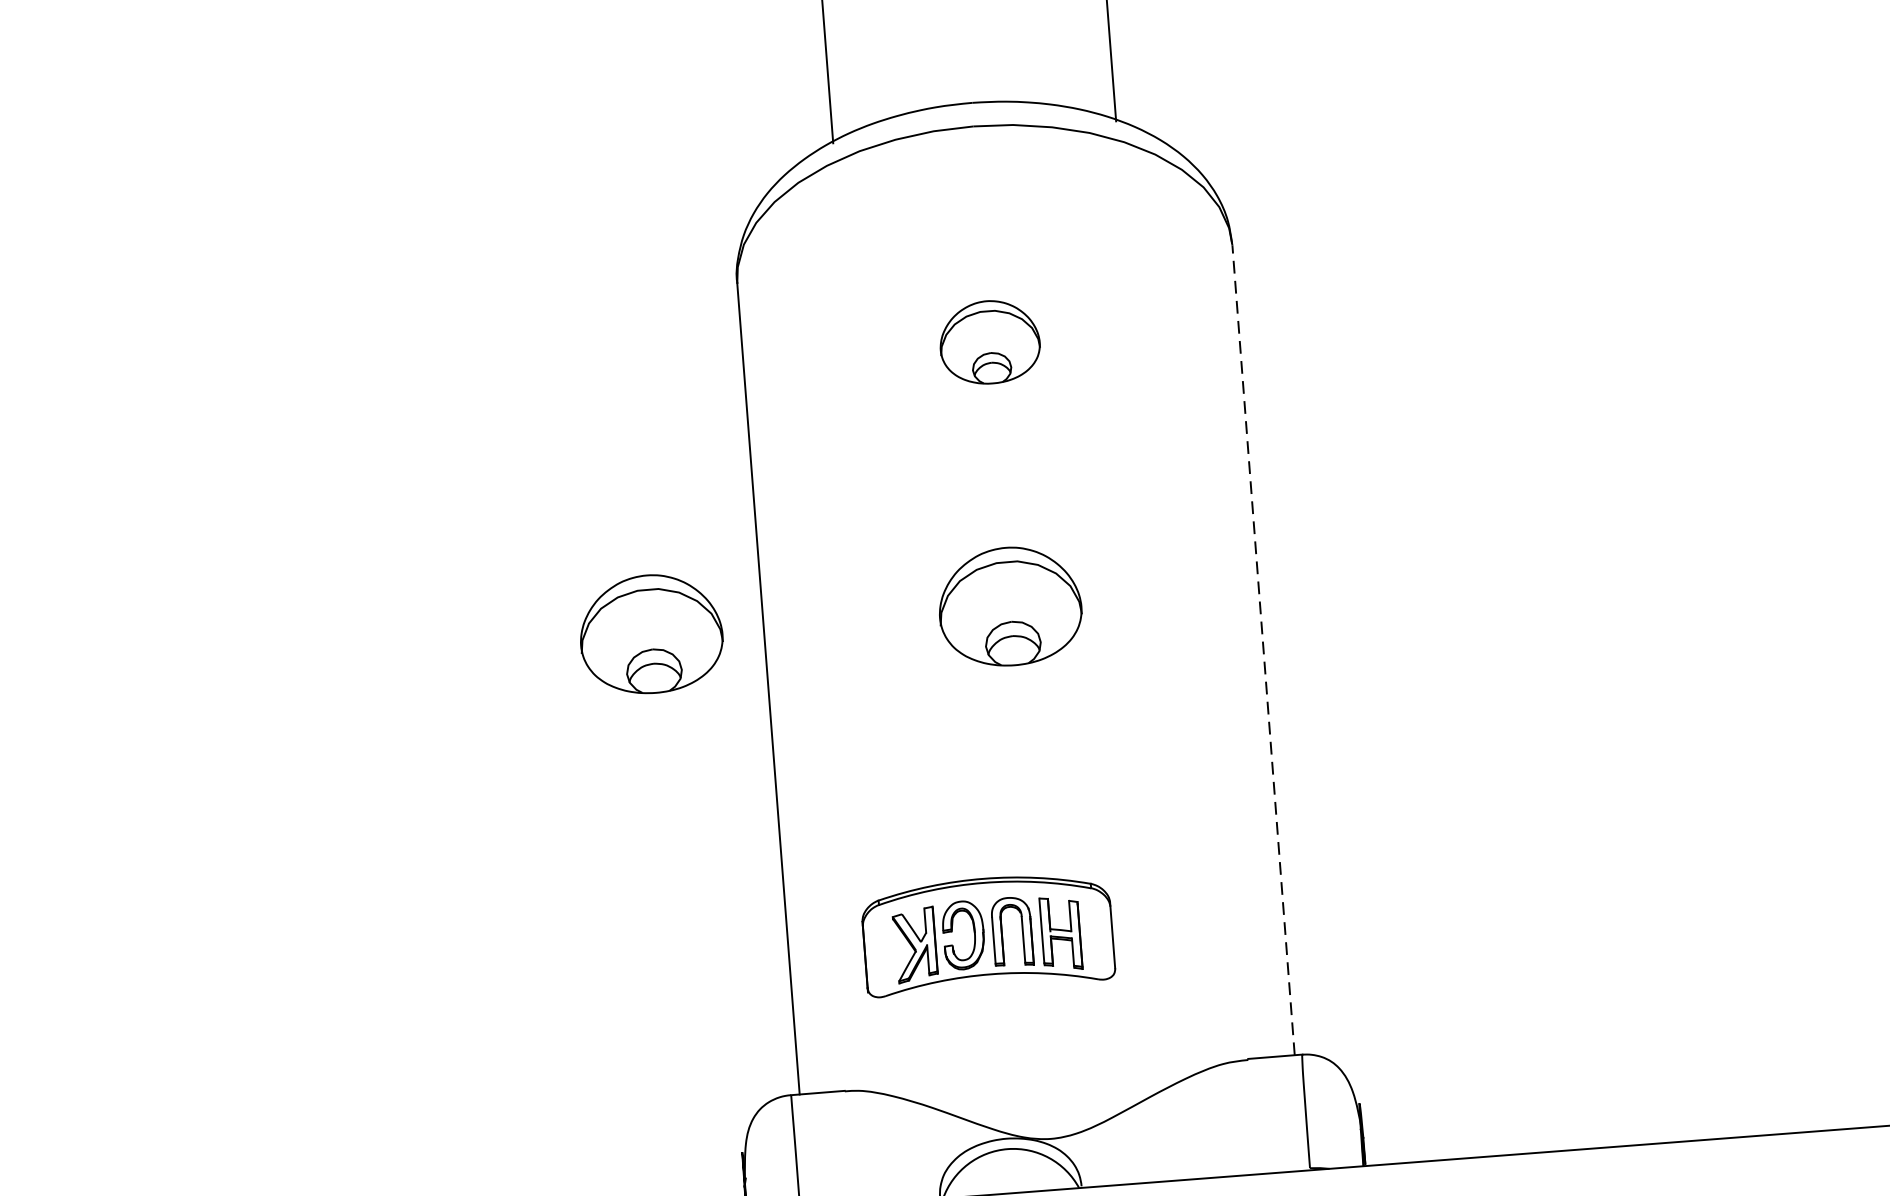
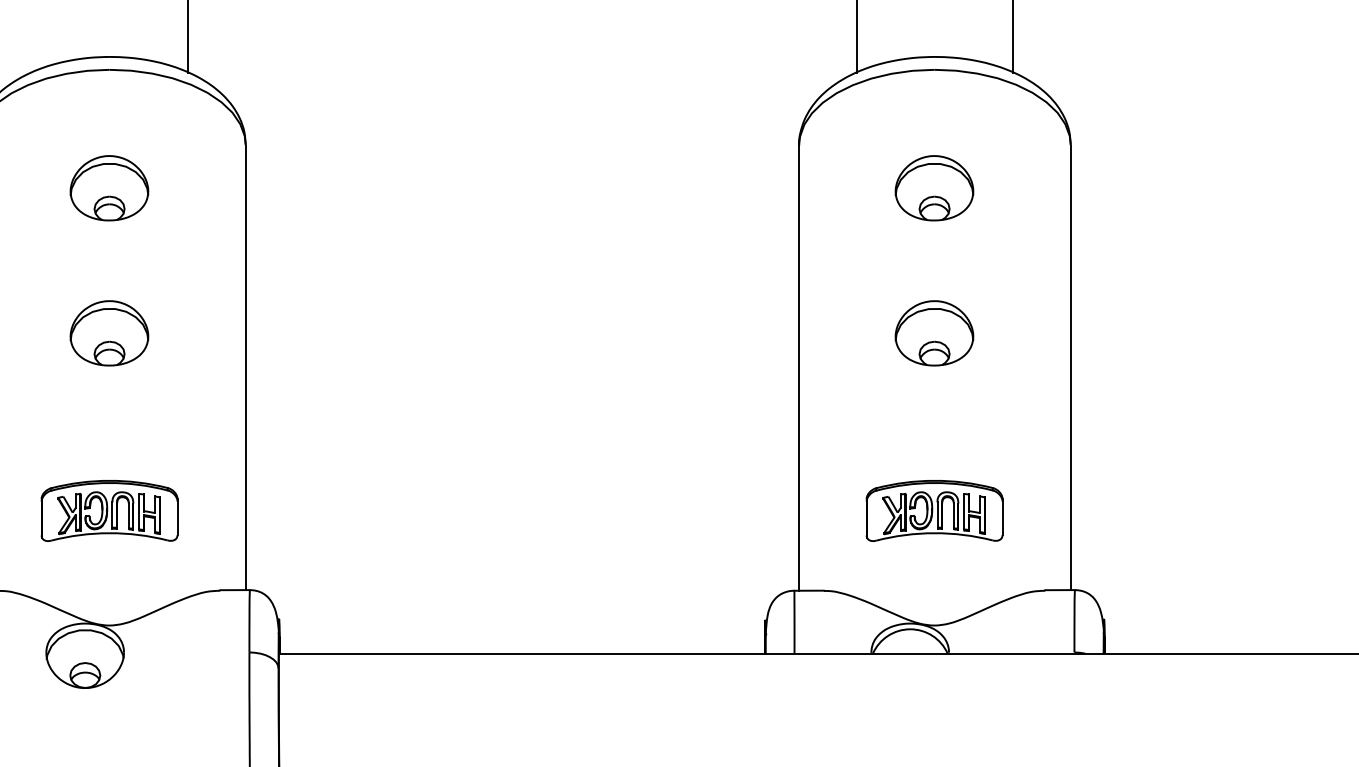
part: (990, 342) -> (934, 188), size x1.43
part: (651, 634) -> (737, 333), removed
line: (1262, 649) -> (1070, 367), dashed -> solid
part: (987, 932) -> (934, 510), moved

